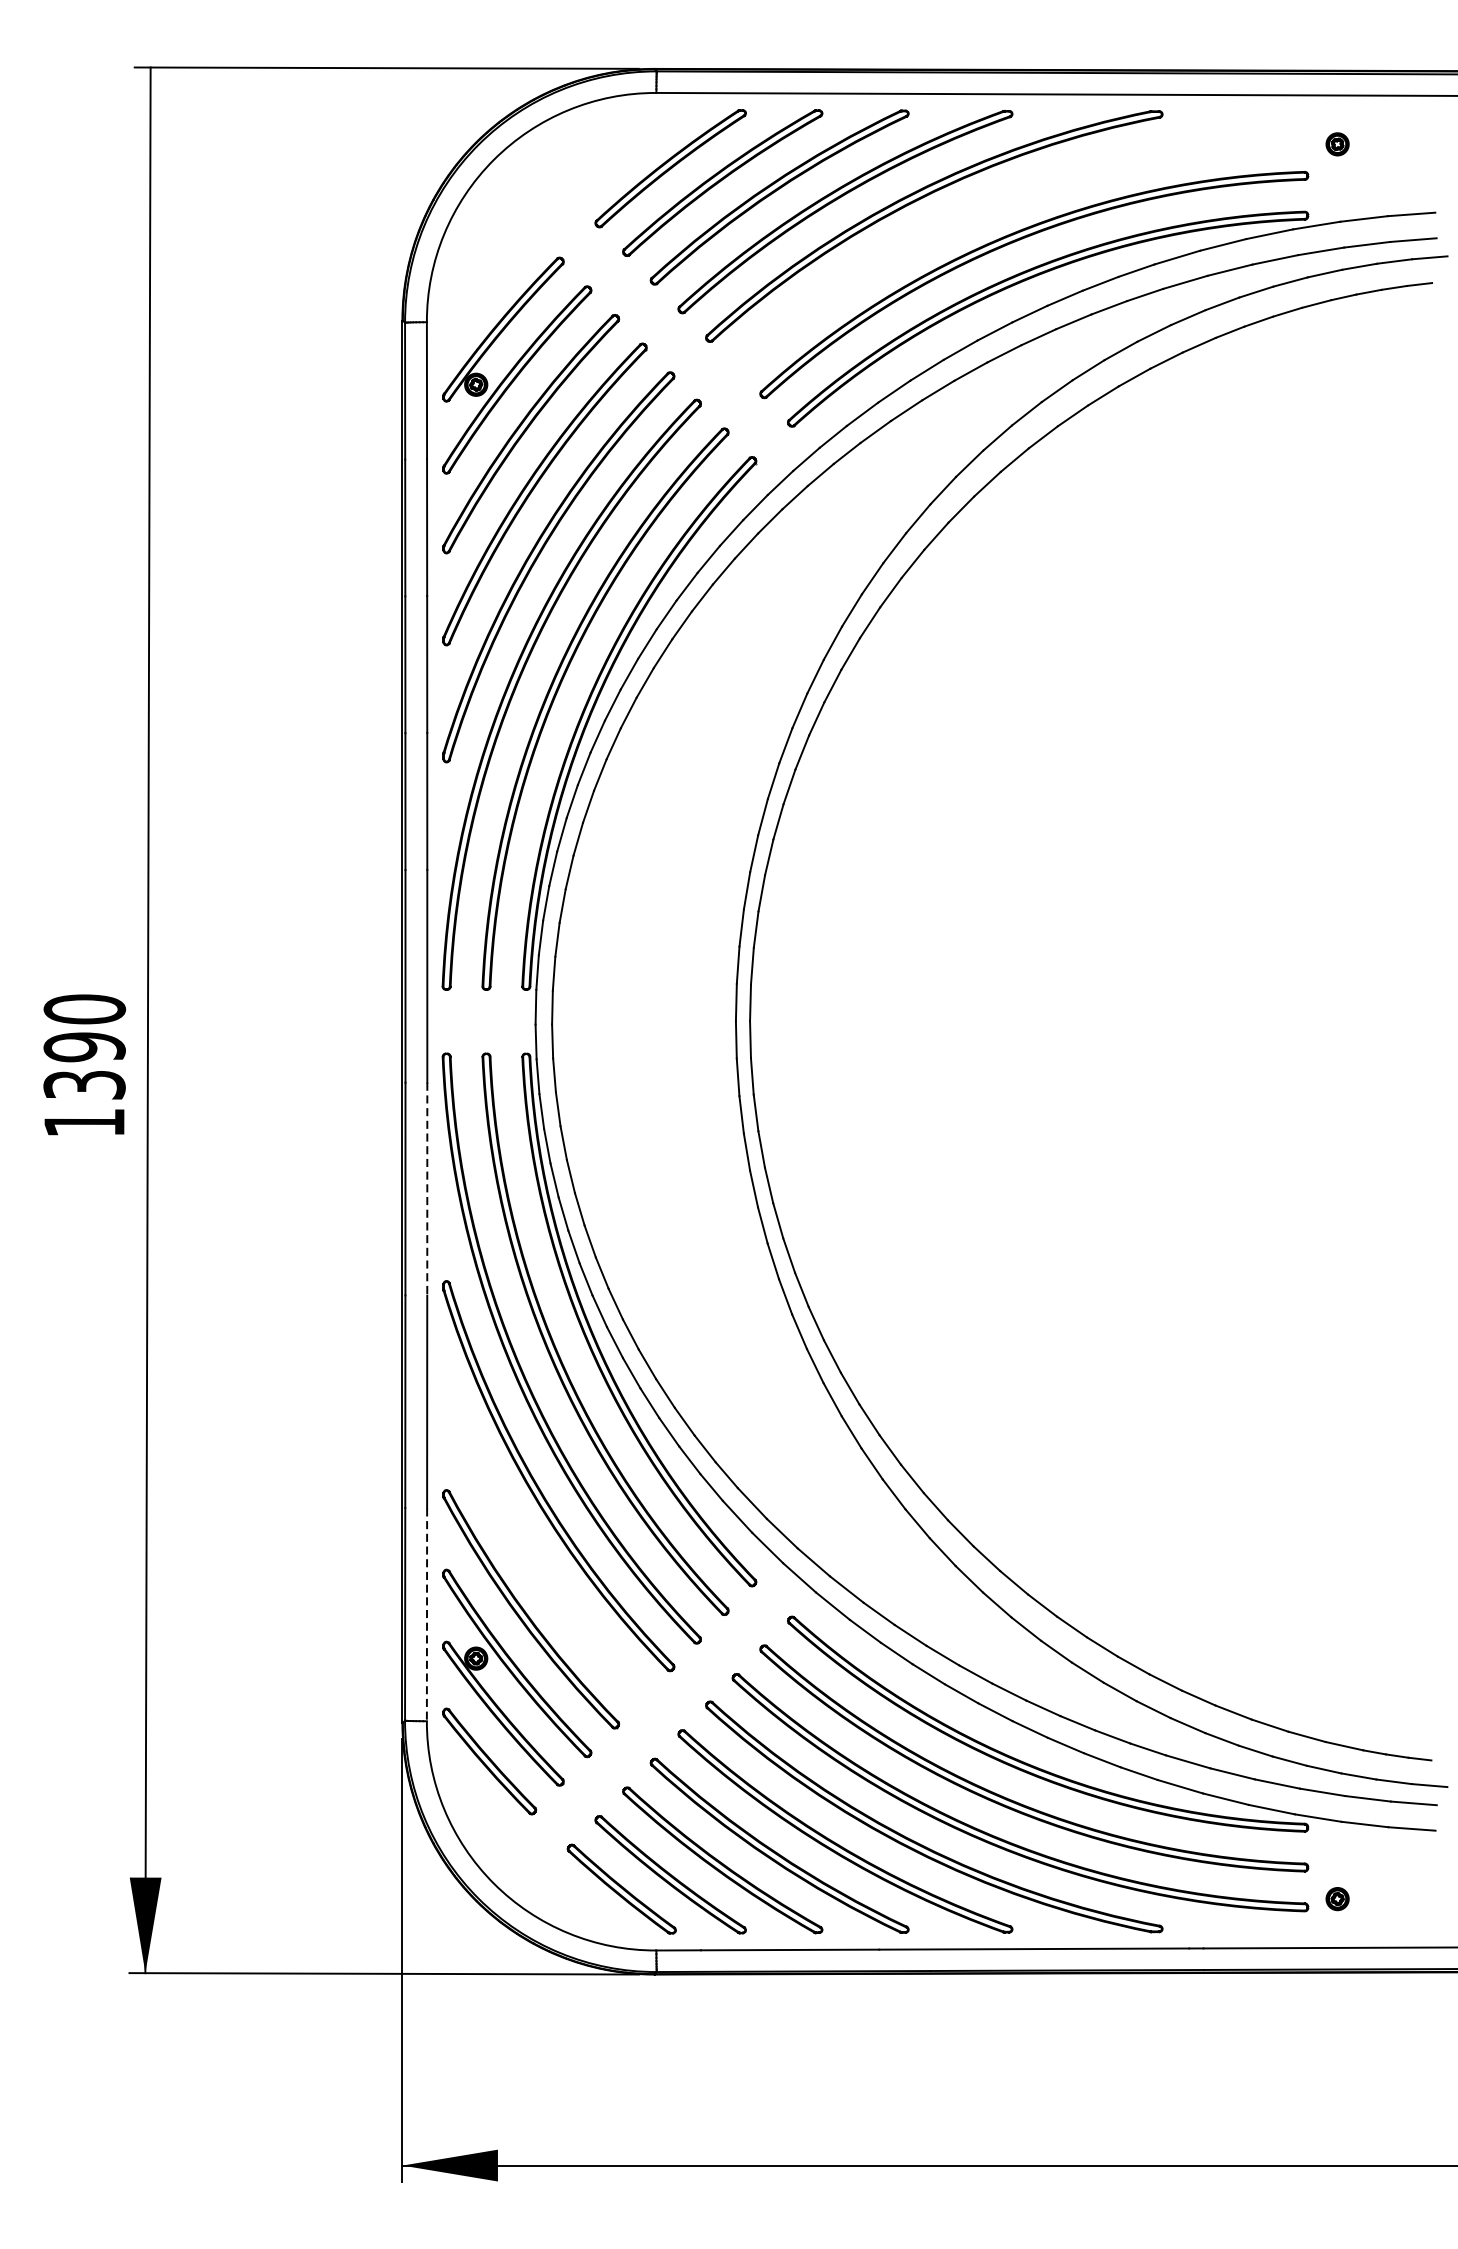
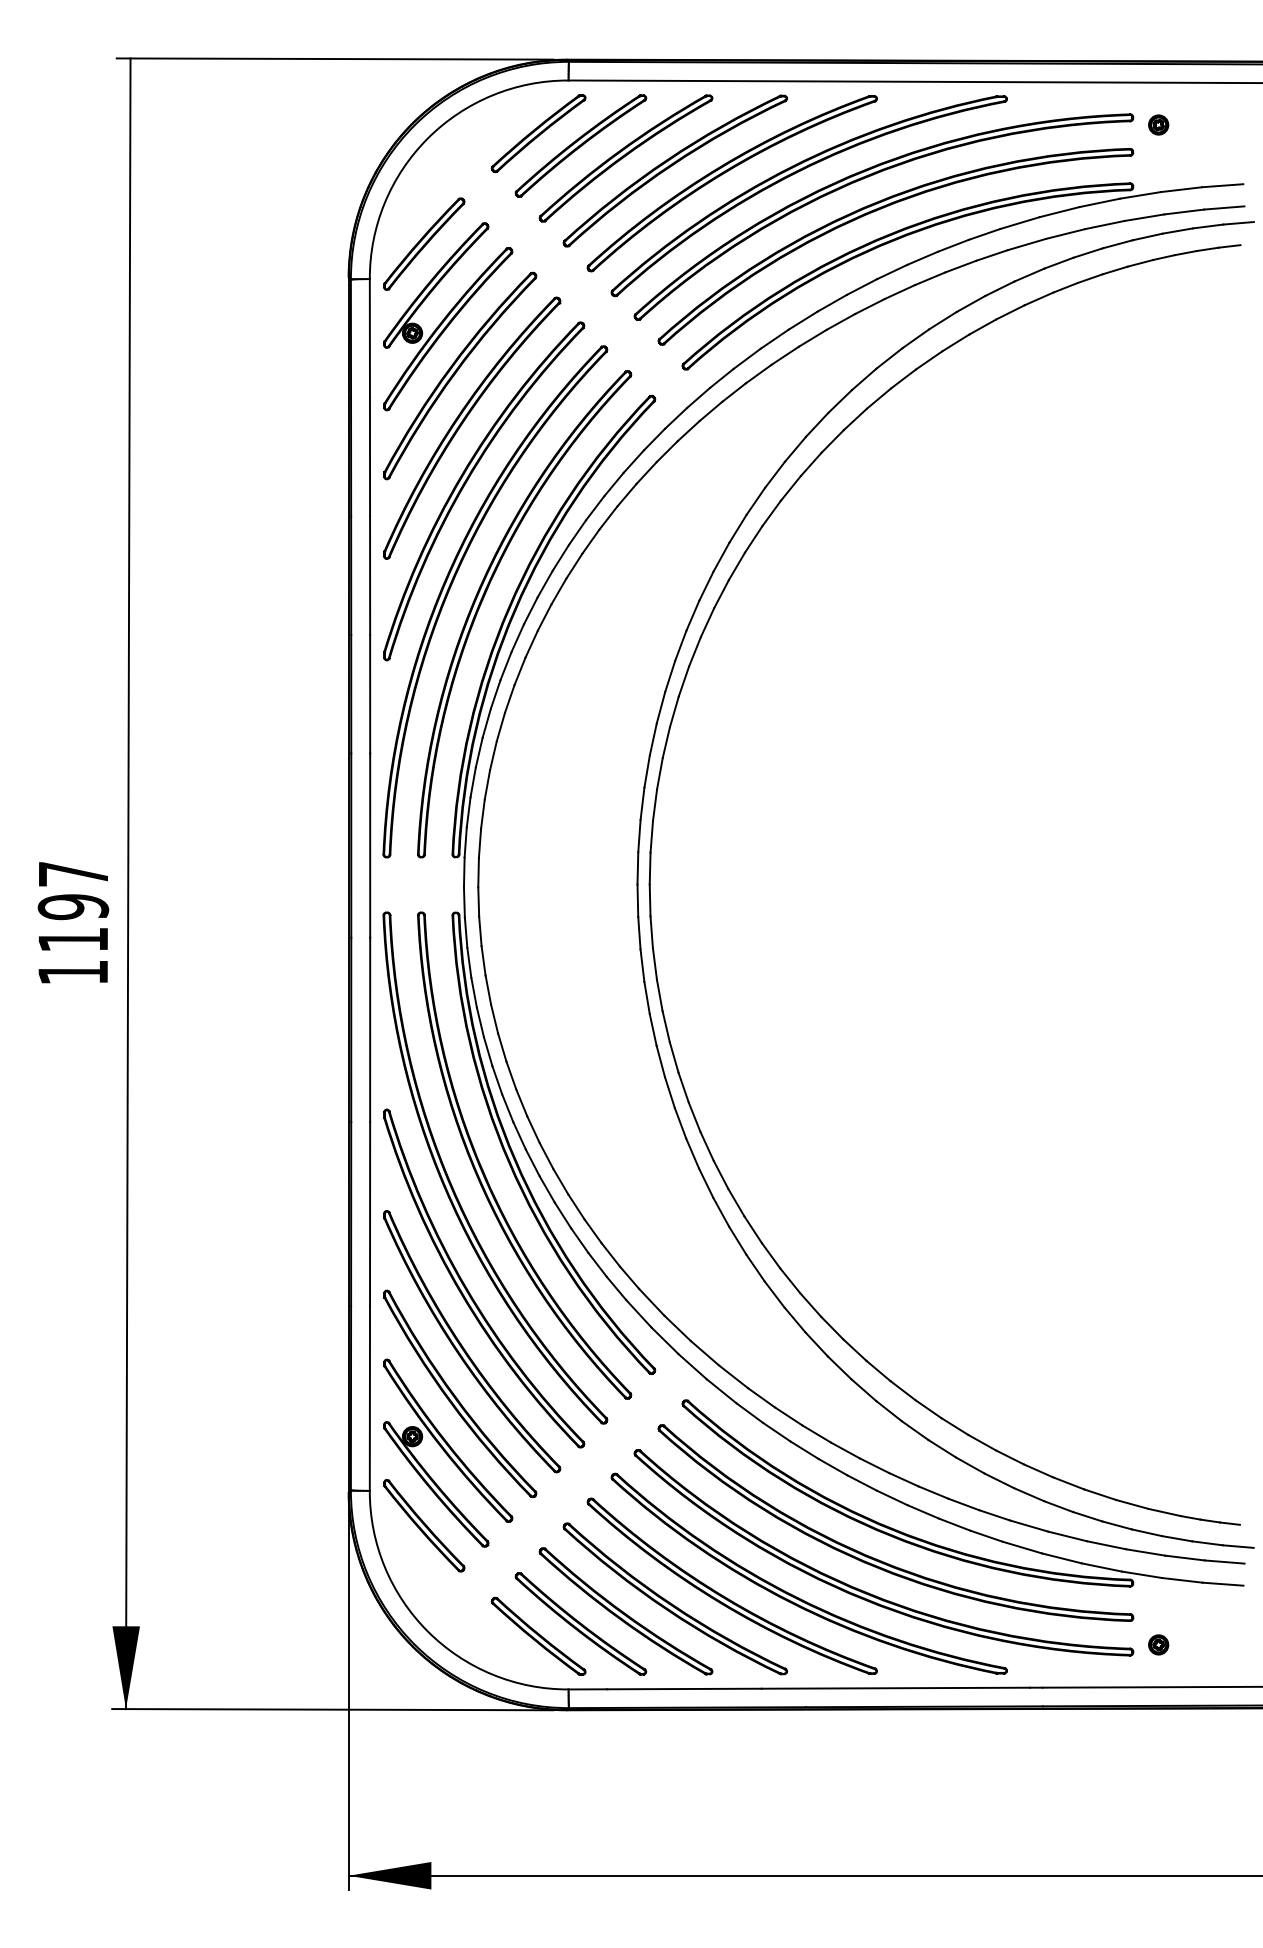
part: (621, 154) -> (538, 133), added
part: (1000, 206) -> (866, 178), added
part: (490, 281) -> (424, 243), added
text: (84, 1046) -> (73, 906), 1390 -> 1197
line: (427, 1189) -> (370, 1030), dashed -> solid
part: (535, 1554) -> (463, 1346), added
line: (426, 1615) -> (369, 1399), dashed -> solid

